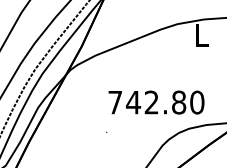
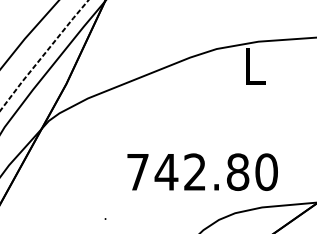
text: (156, 102) -> (202, 172), moved

